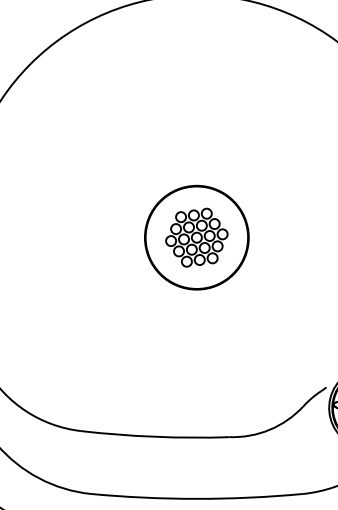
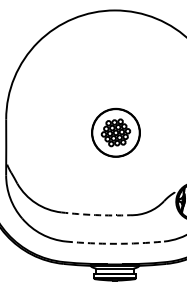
part: (195, 236) -> (115, 132), moved
arc: (154, 437) -> (95, 215), solid -> dashed
arc: (197, 498) -> (115, 243), solid -> dashed

